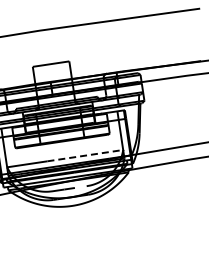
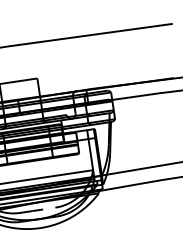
line: (85, 155) -> (54, 175), dashed -> solid

